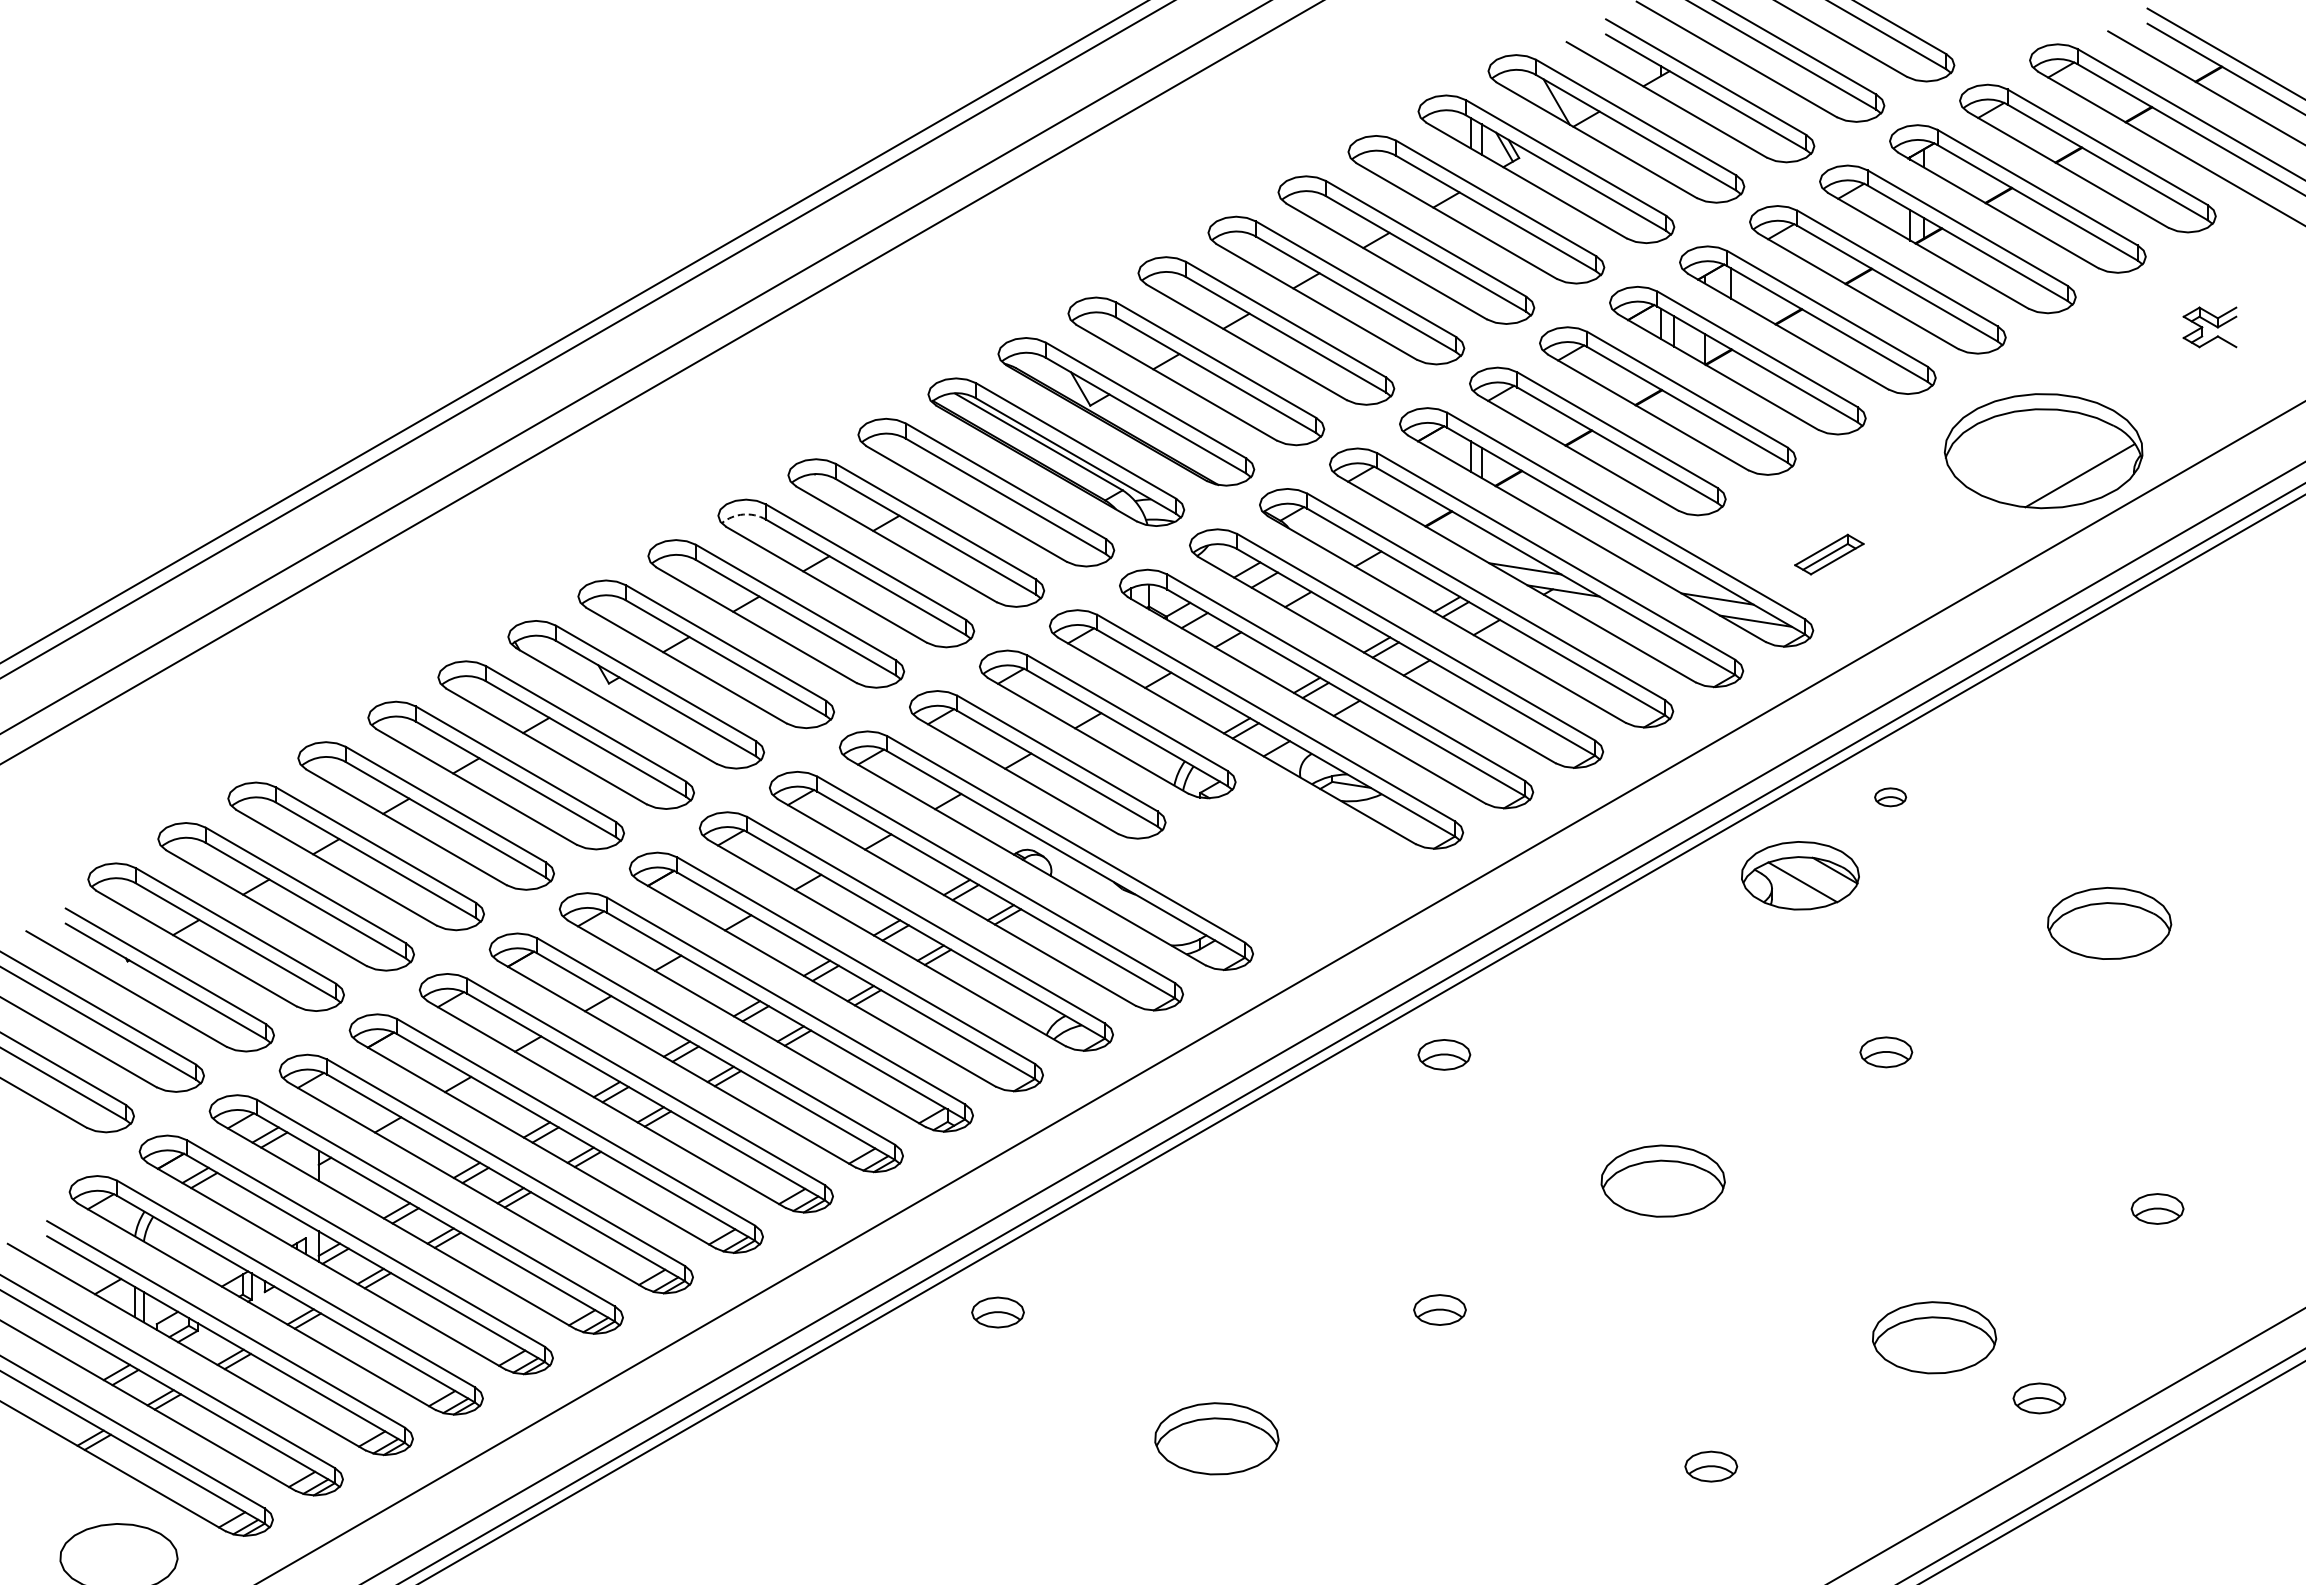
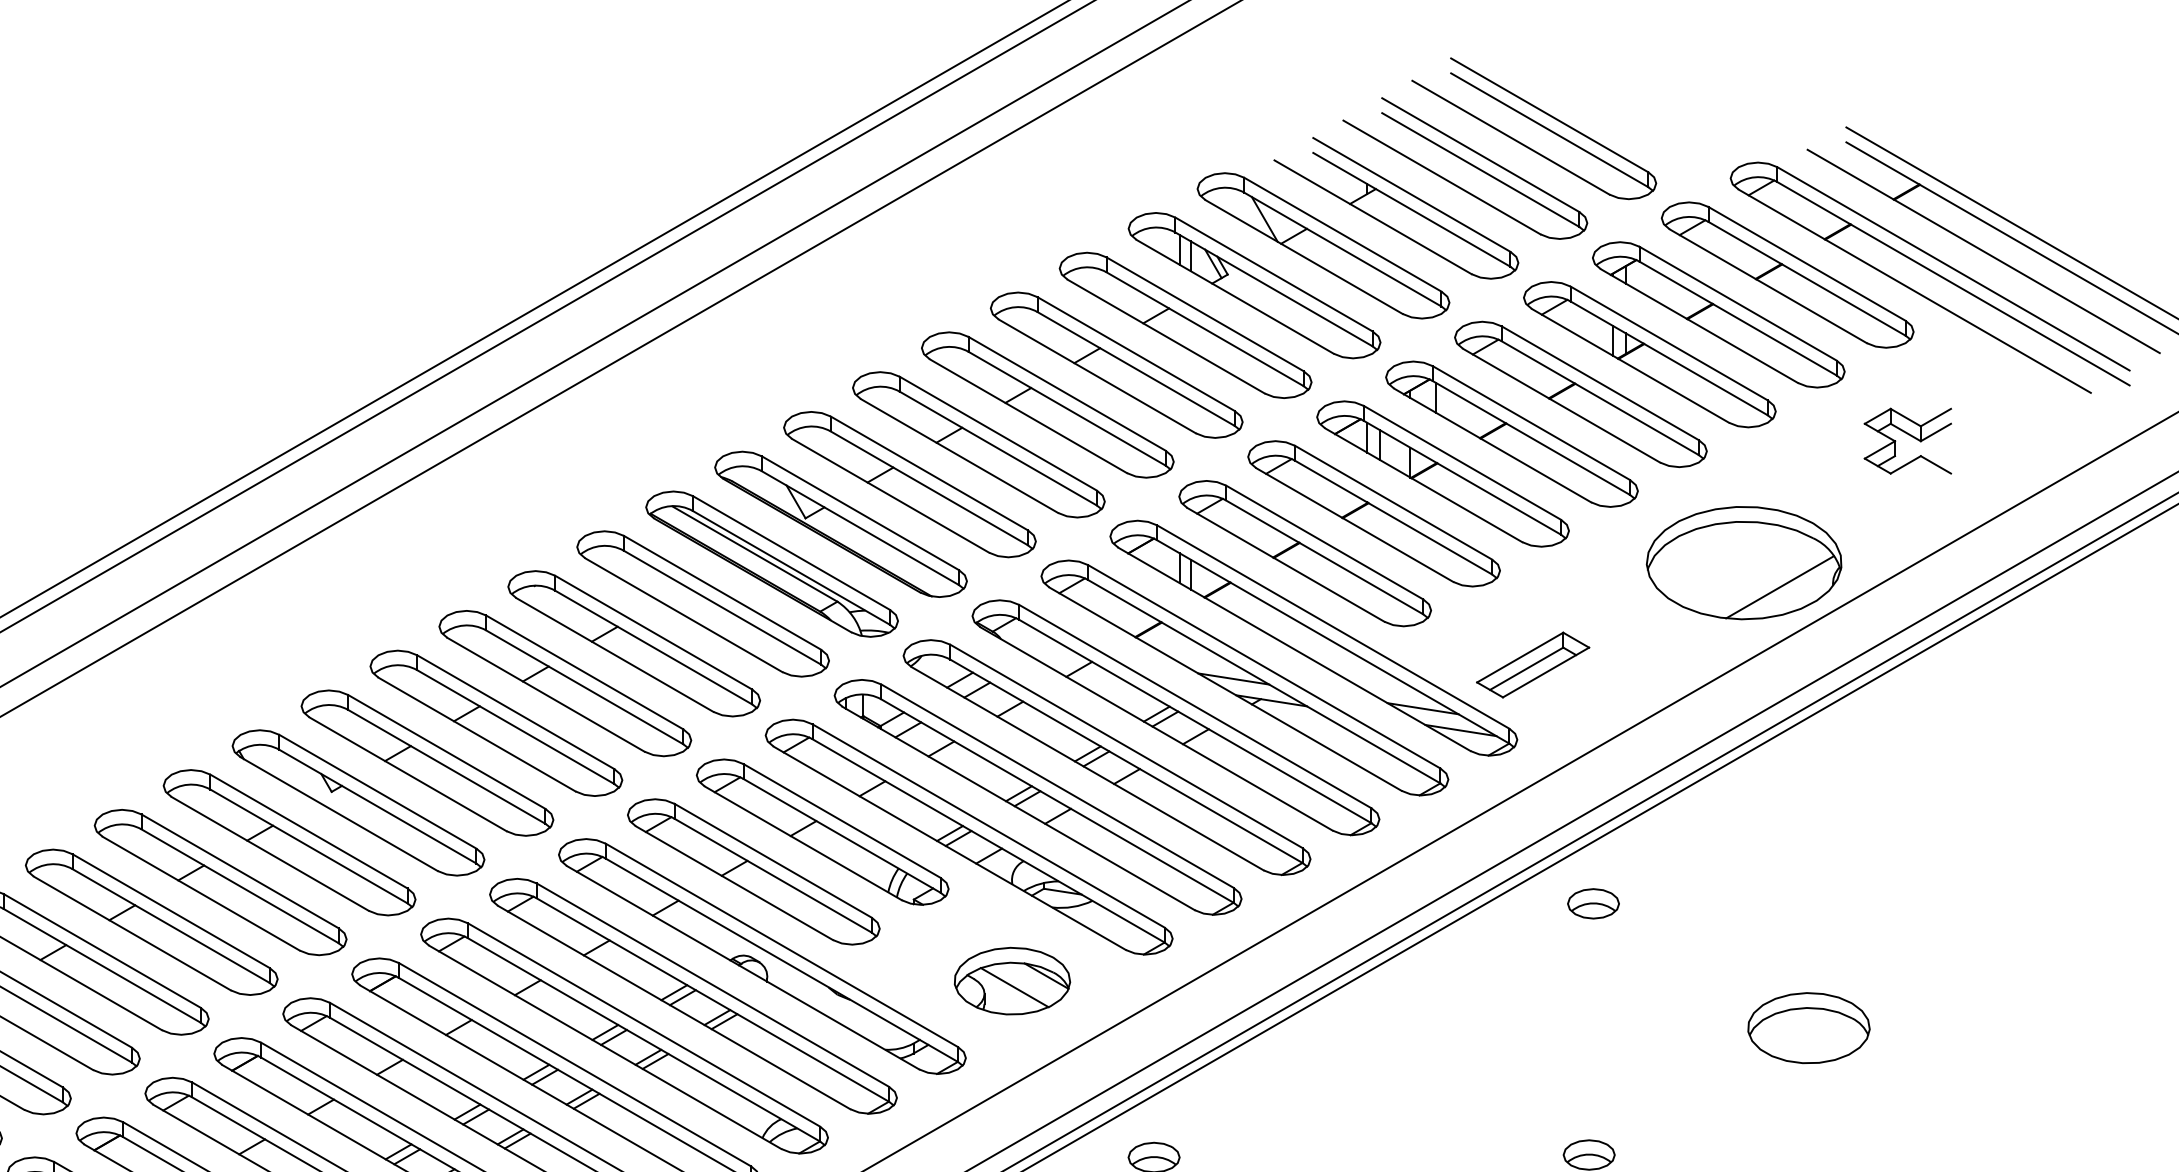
part: (2209, 327) -> (1907, 441), size x1.67
arc: (743, 514) -> (464, 625), dashed -> solid
part: (1829, 554) -> (1533, 664), size x1.67
part: (1890, 797) -> (1593, 904), size x1.67
part: (1800, 875) -> (1012, 980), moved

